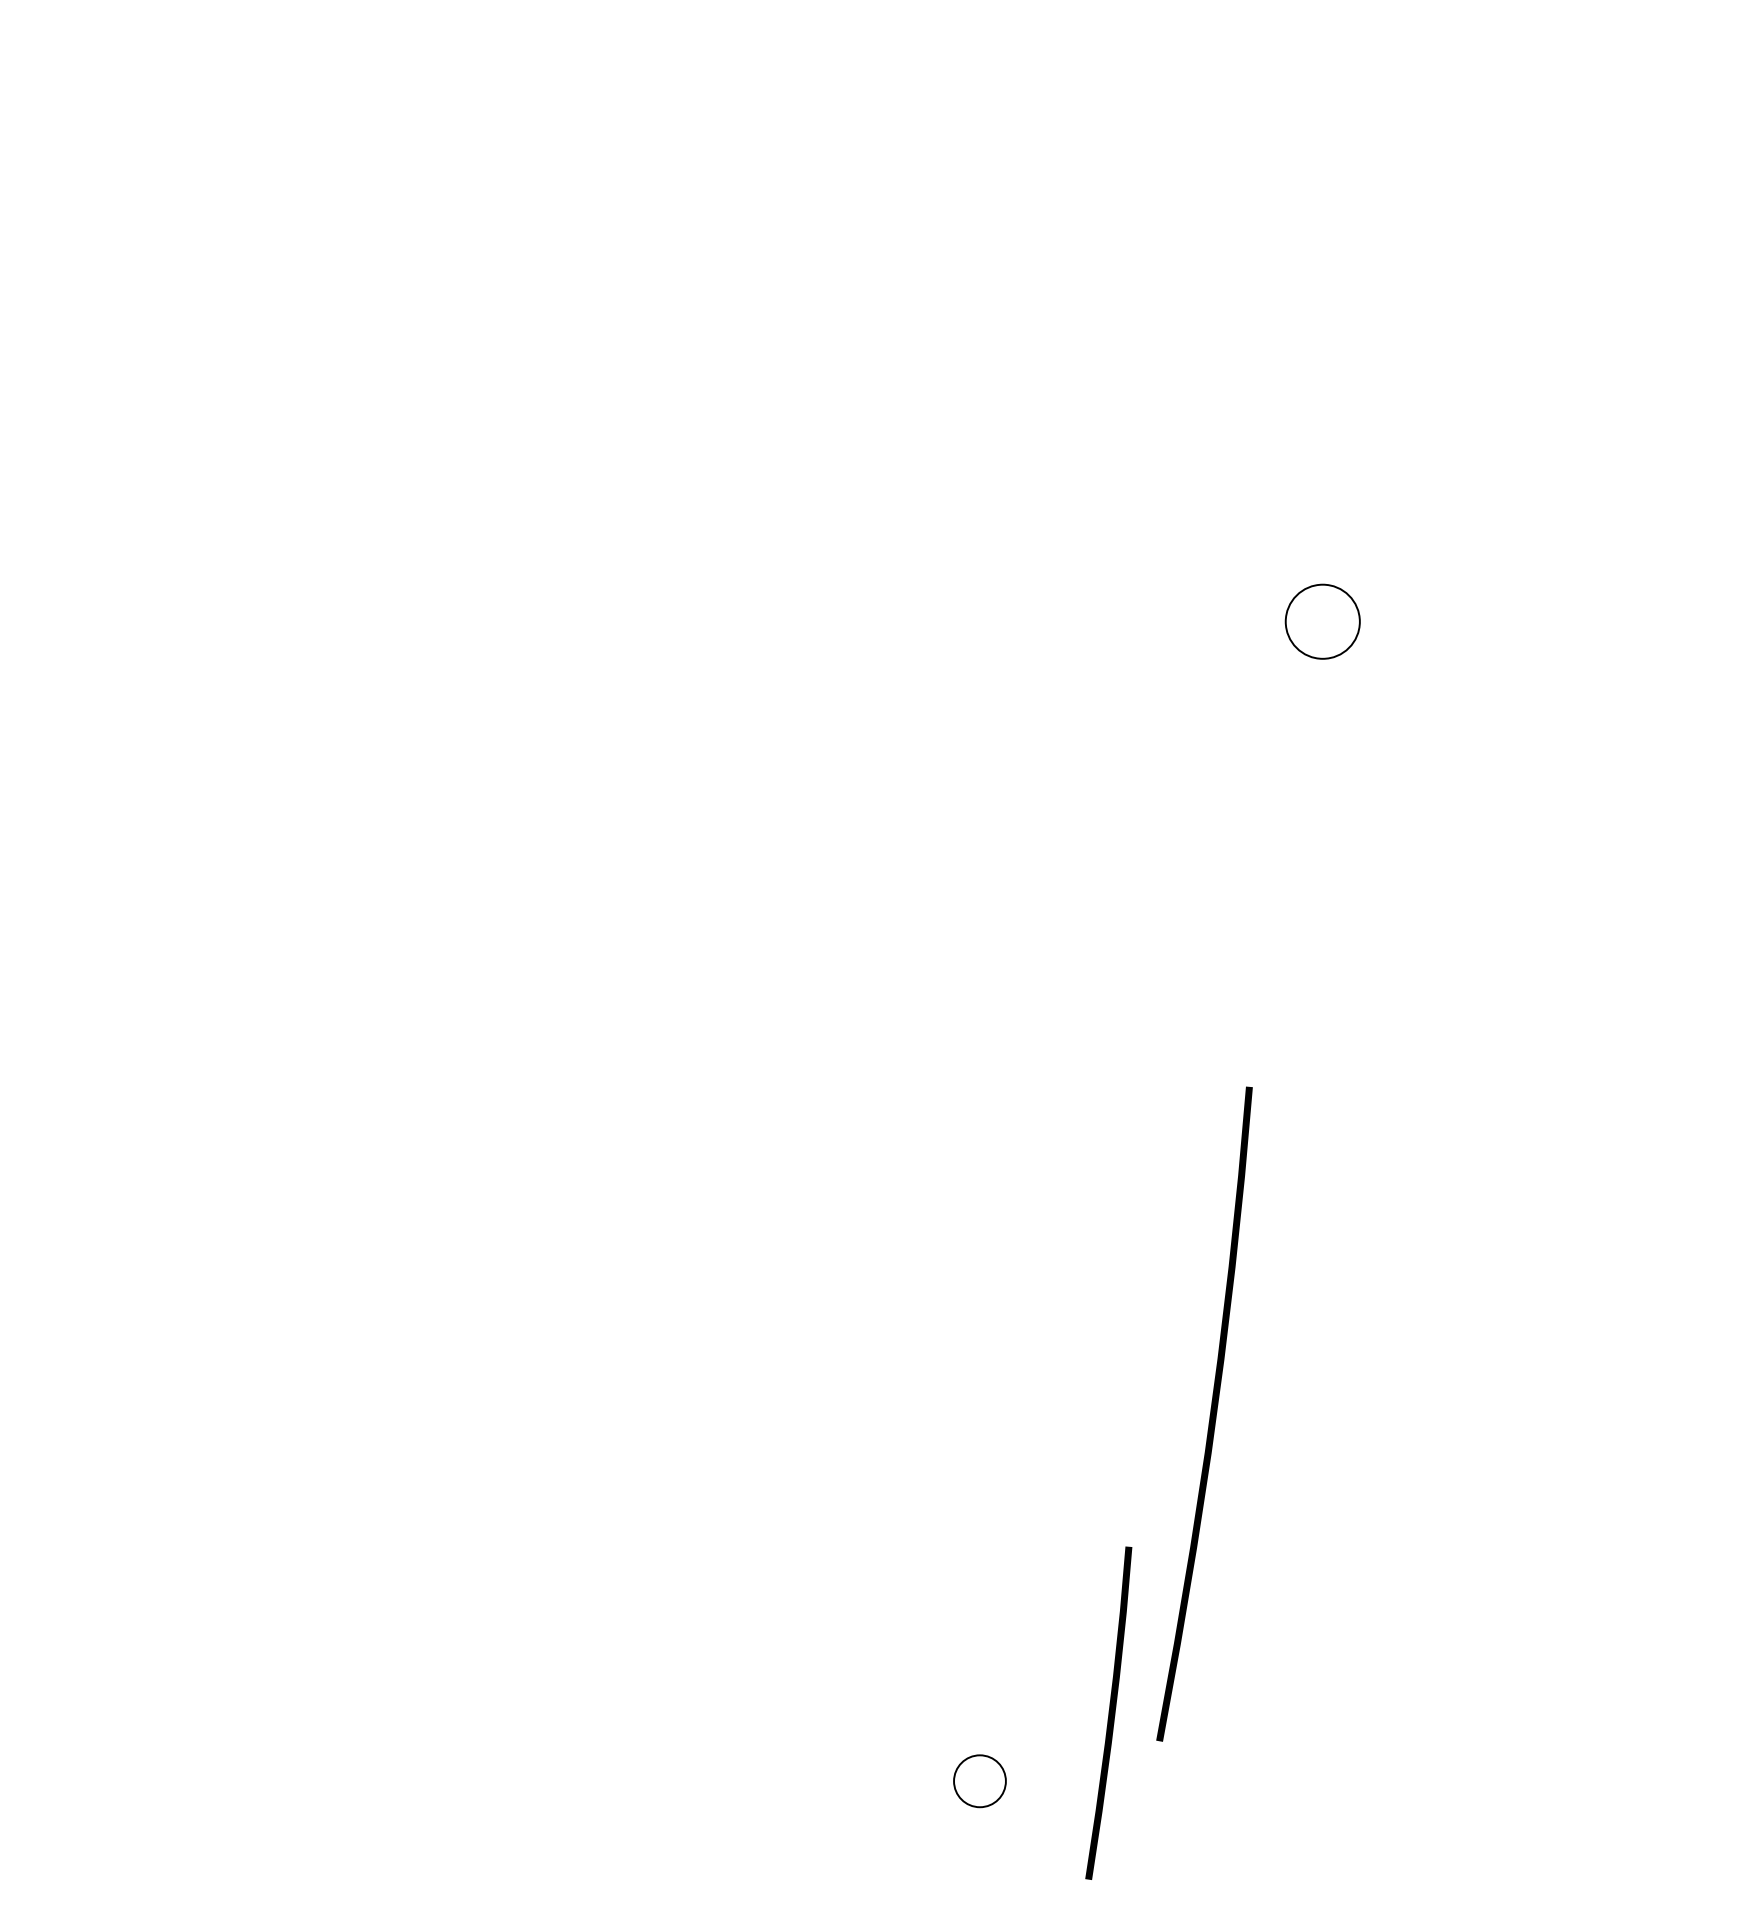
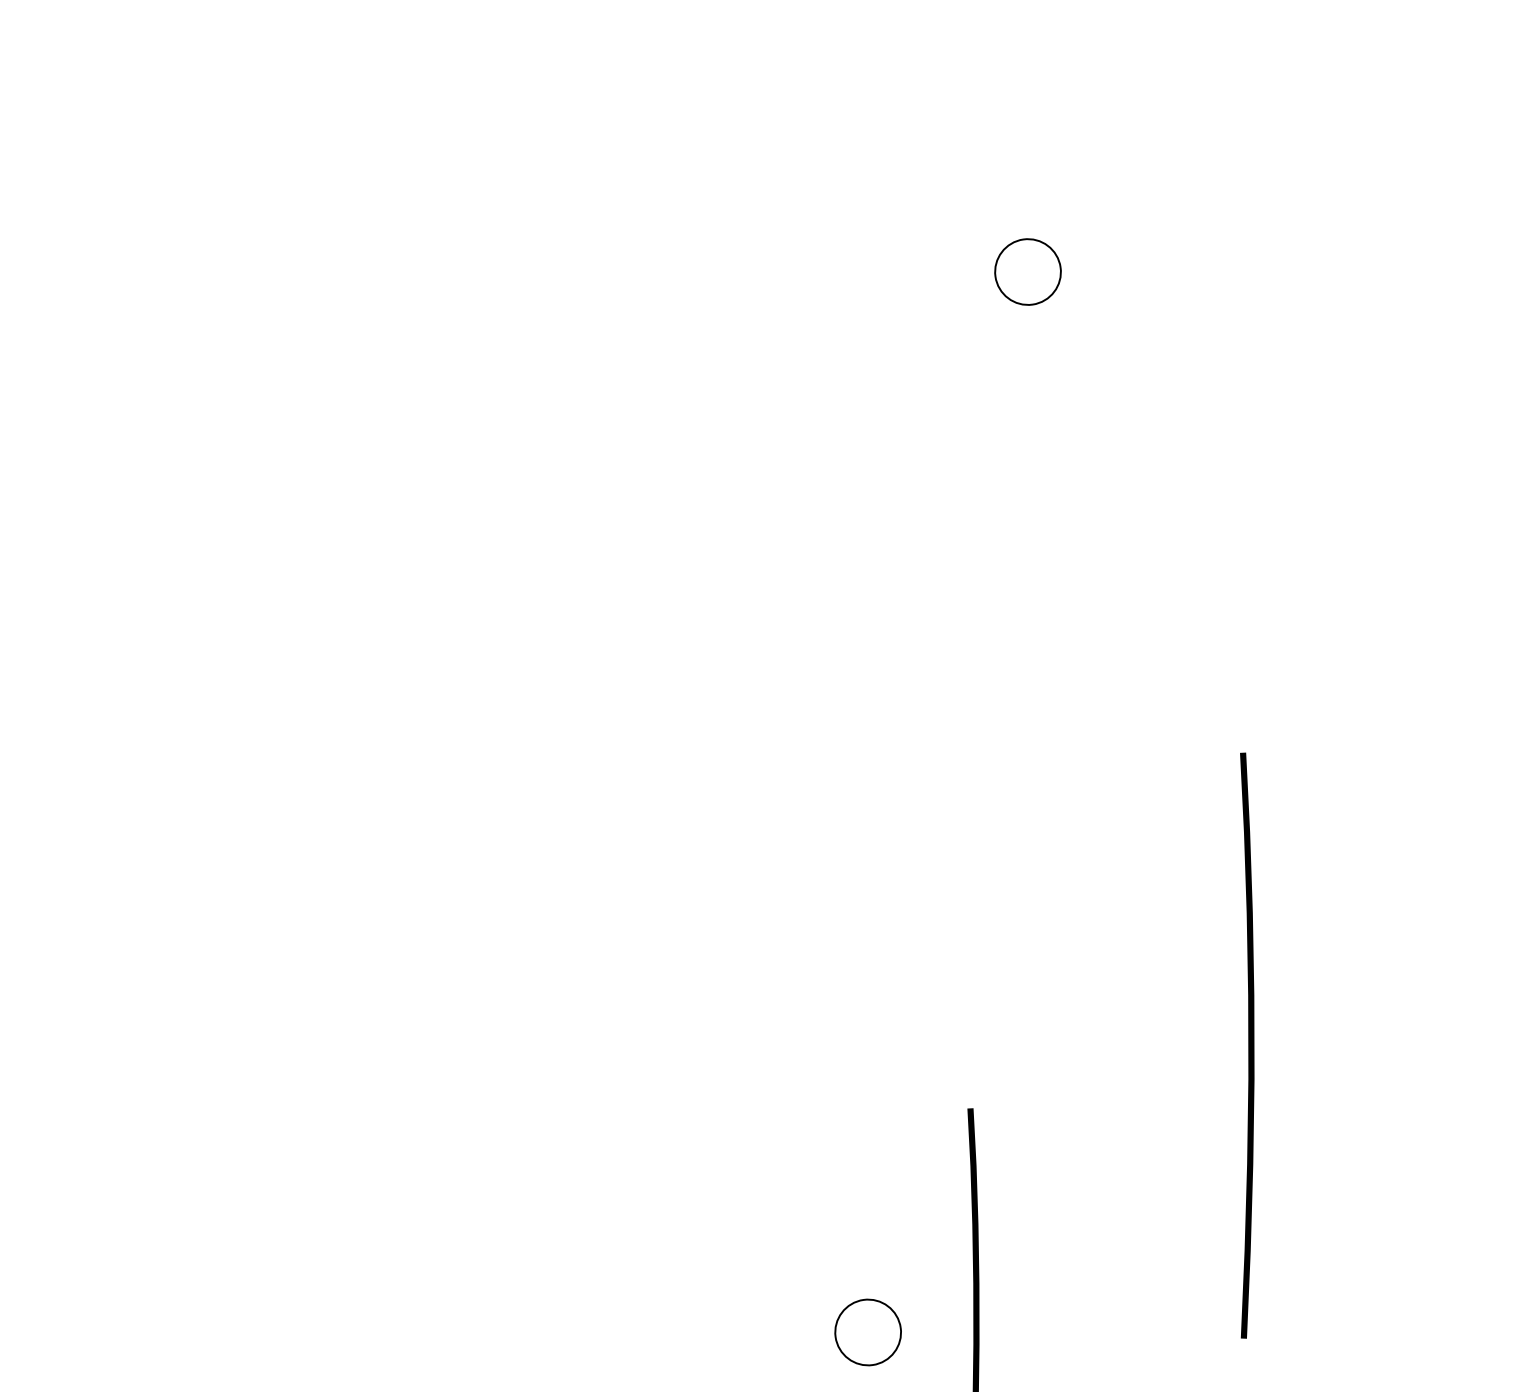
curve: (1209, 1415) -> (1248, 1046), moved
part: (979, 1781) -> (867, 1332), size x1.43

